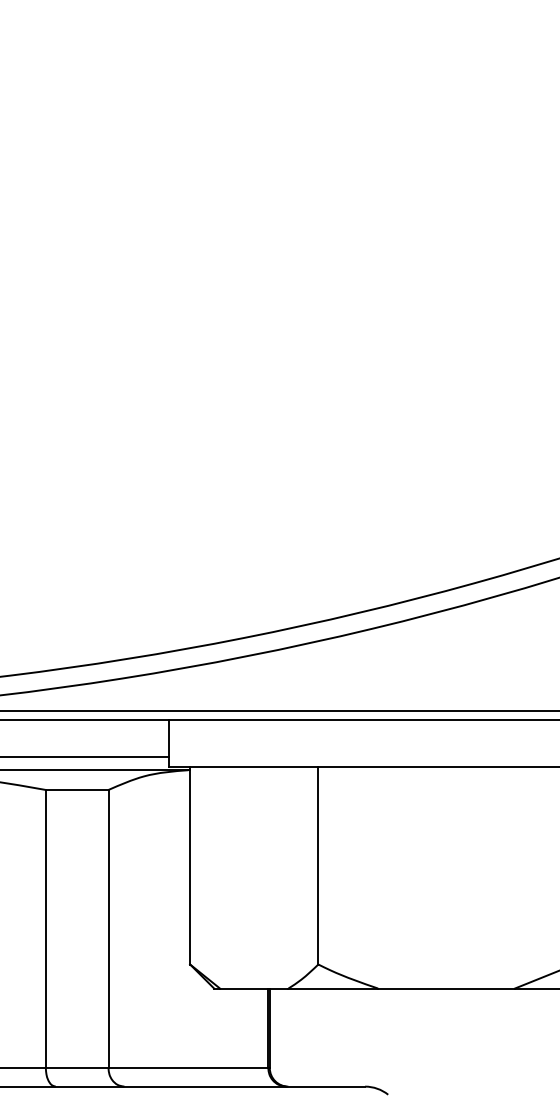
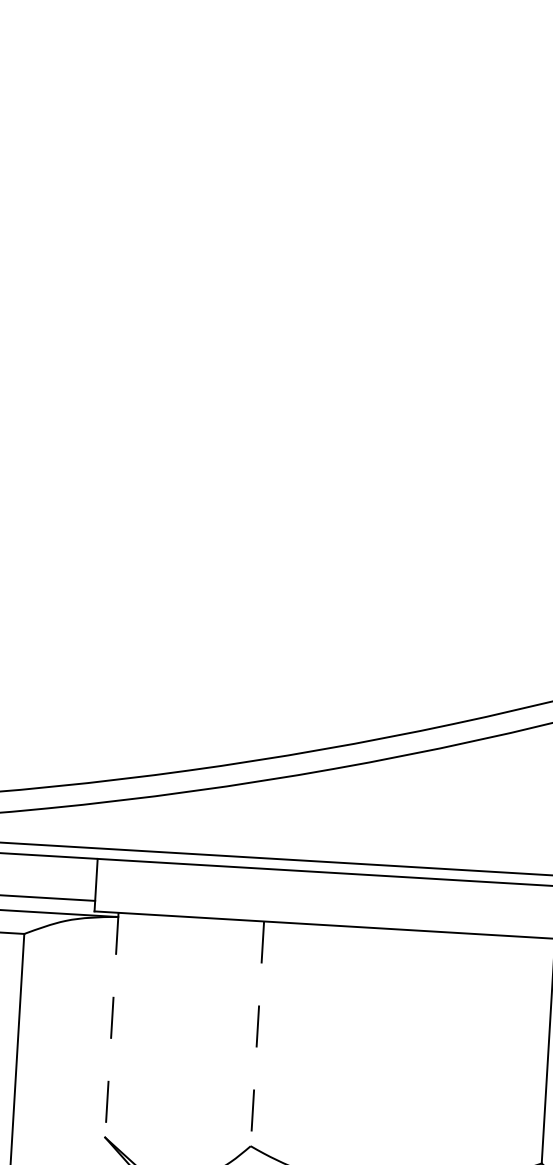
line: (190, 865) -> (112, 1025), solid -> dashed
line: (318, 865) -> (257, 1033), solid -> dashed

